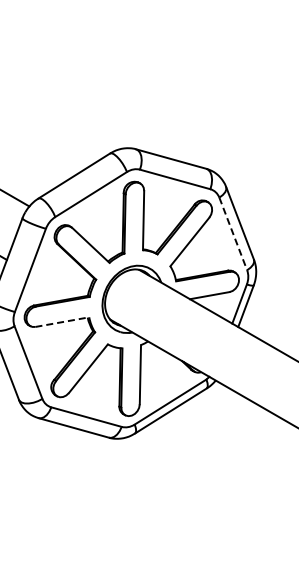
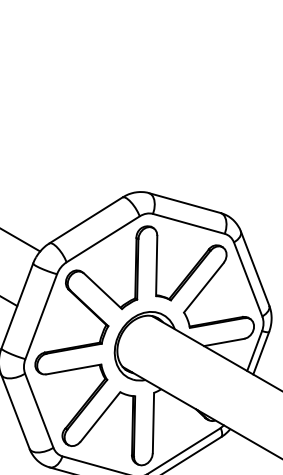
line: (233, 233) -> (248, 279), dashed -> solid
line: (62, 322) -> (73, 369), dashed -> solid

